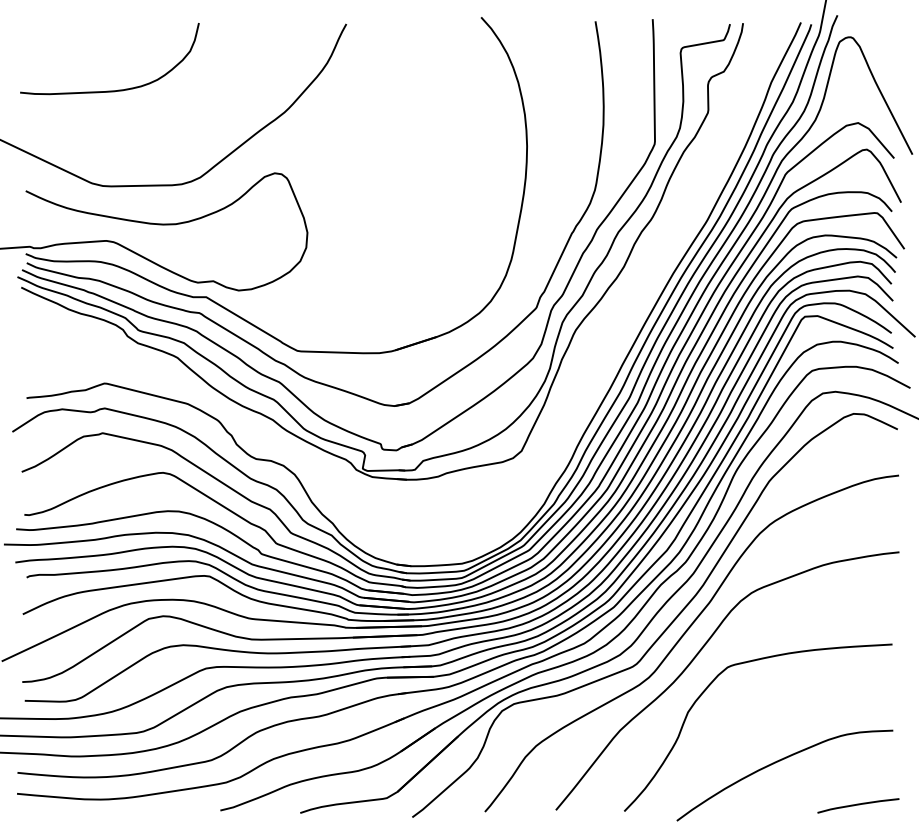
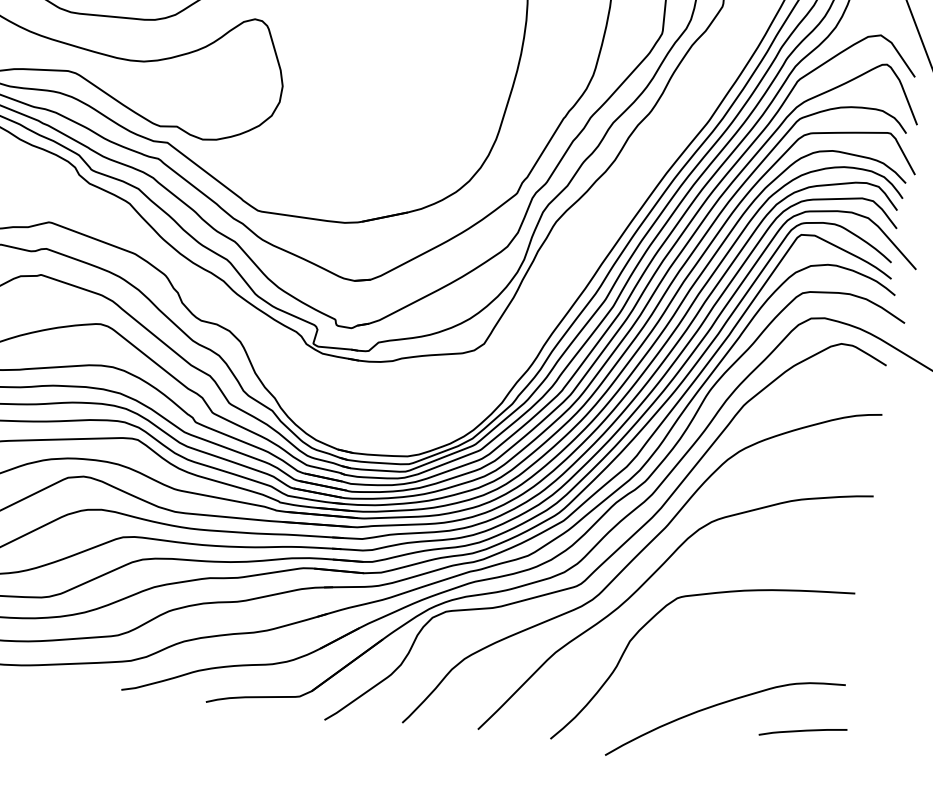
curve: (858, 805) -> (803, 731), moved

